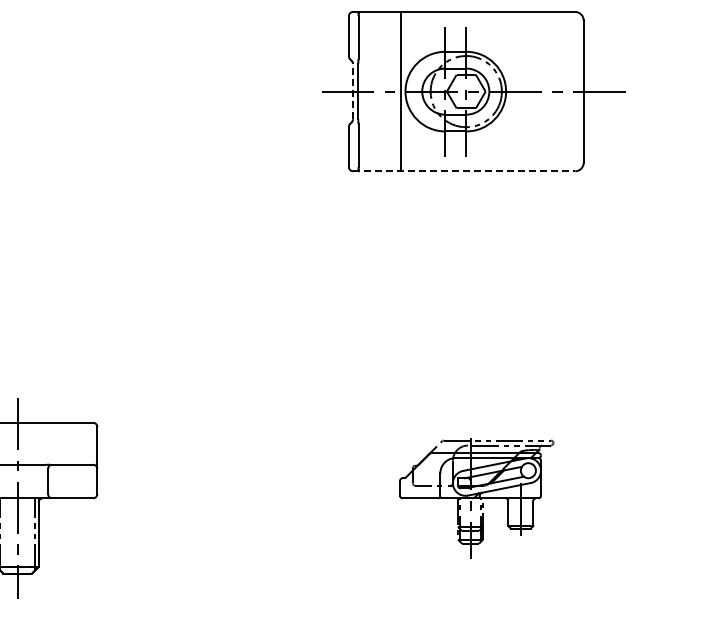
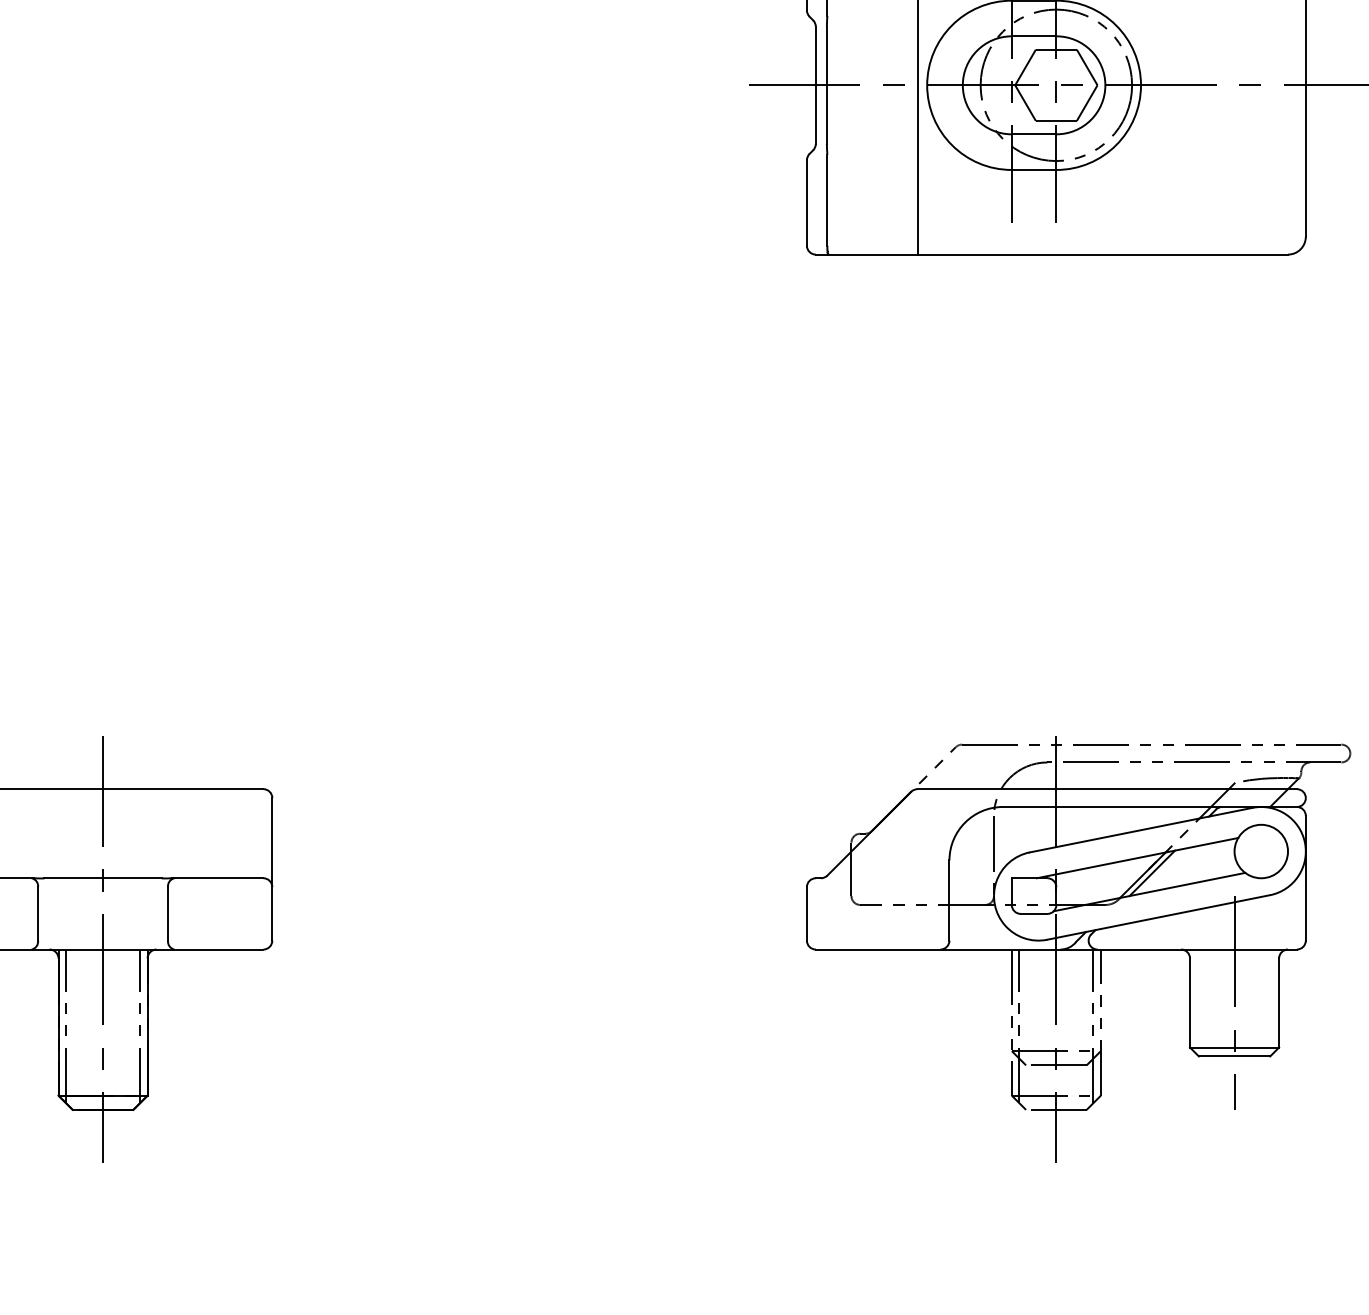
line: (353, 91) -> (816, 85), dashed -> solid
line: (464, 171) -> (1052, 255), dashed -> solid
part: (476, 498) -> (1078, 950), size x1.67

